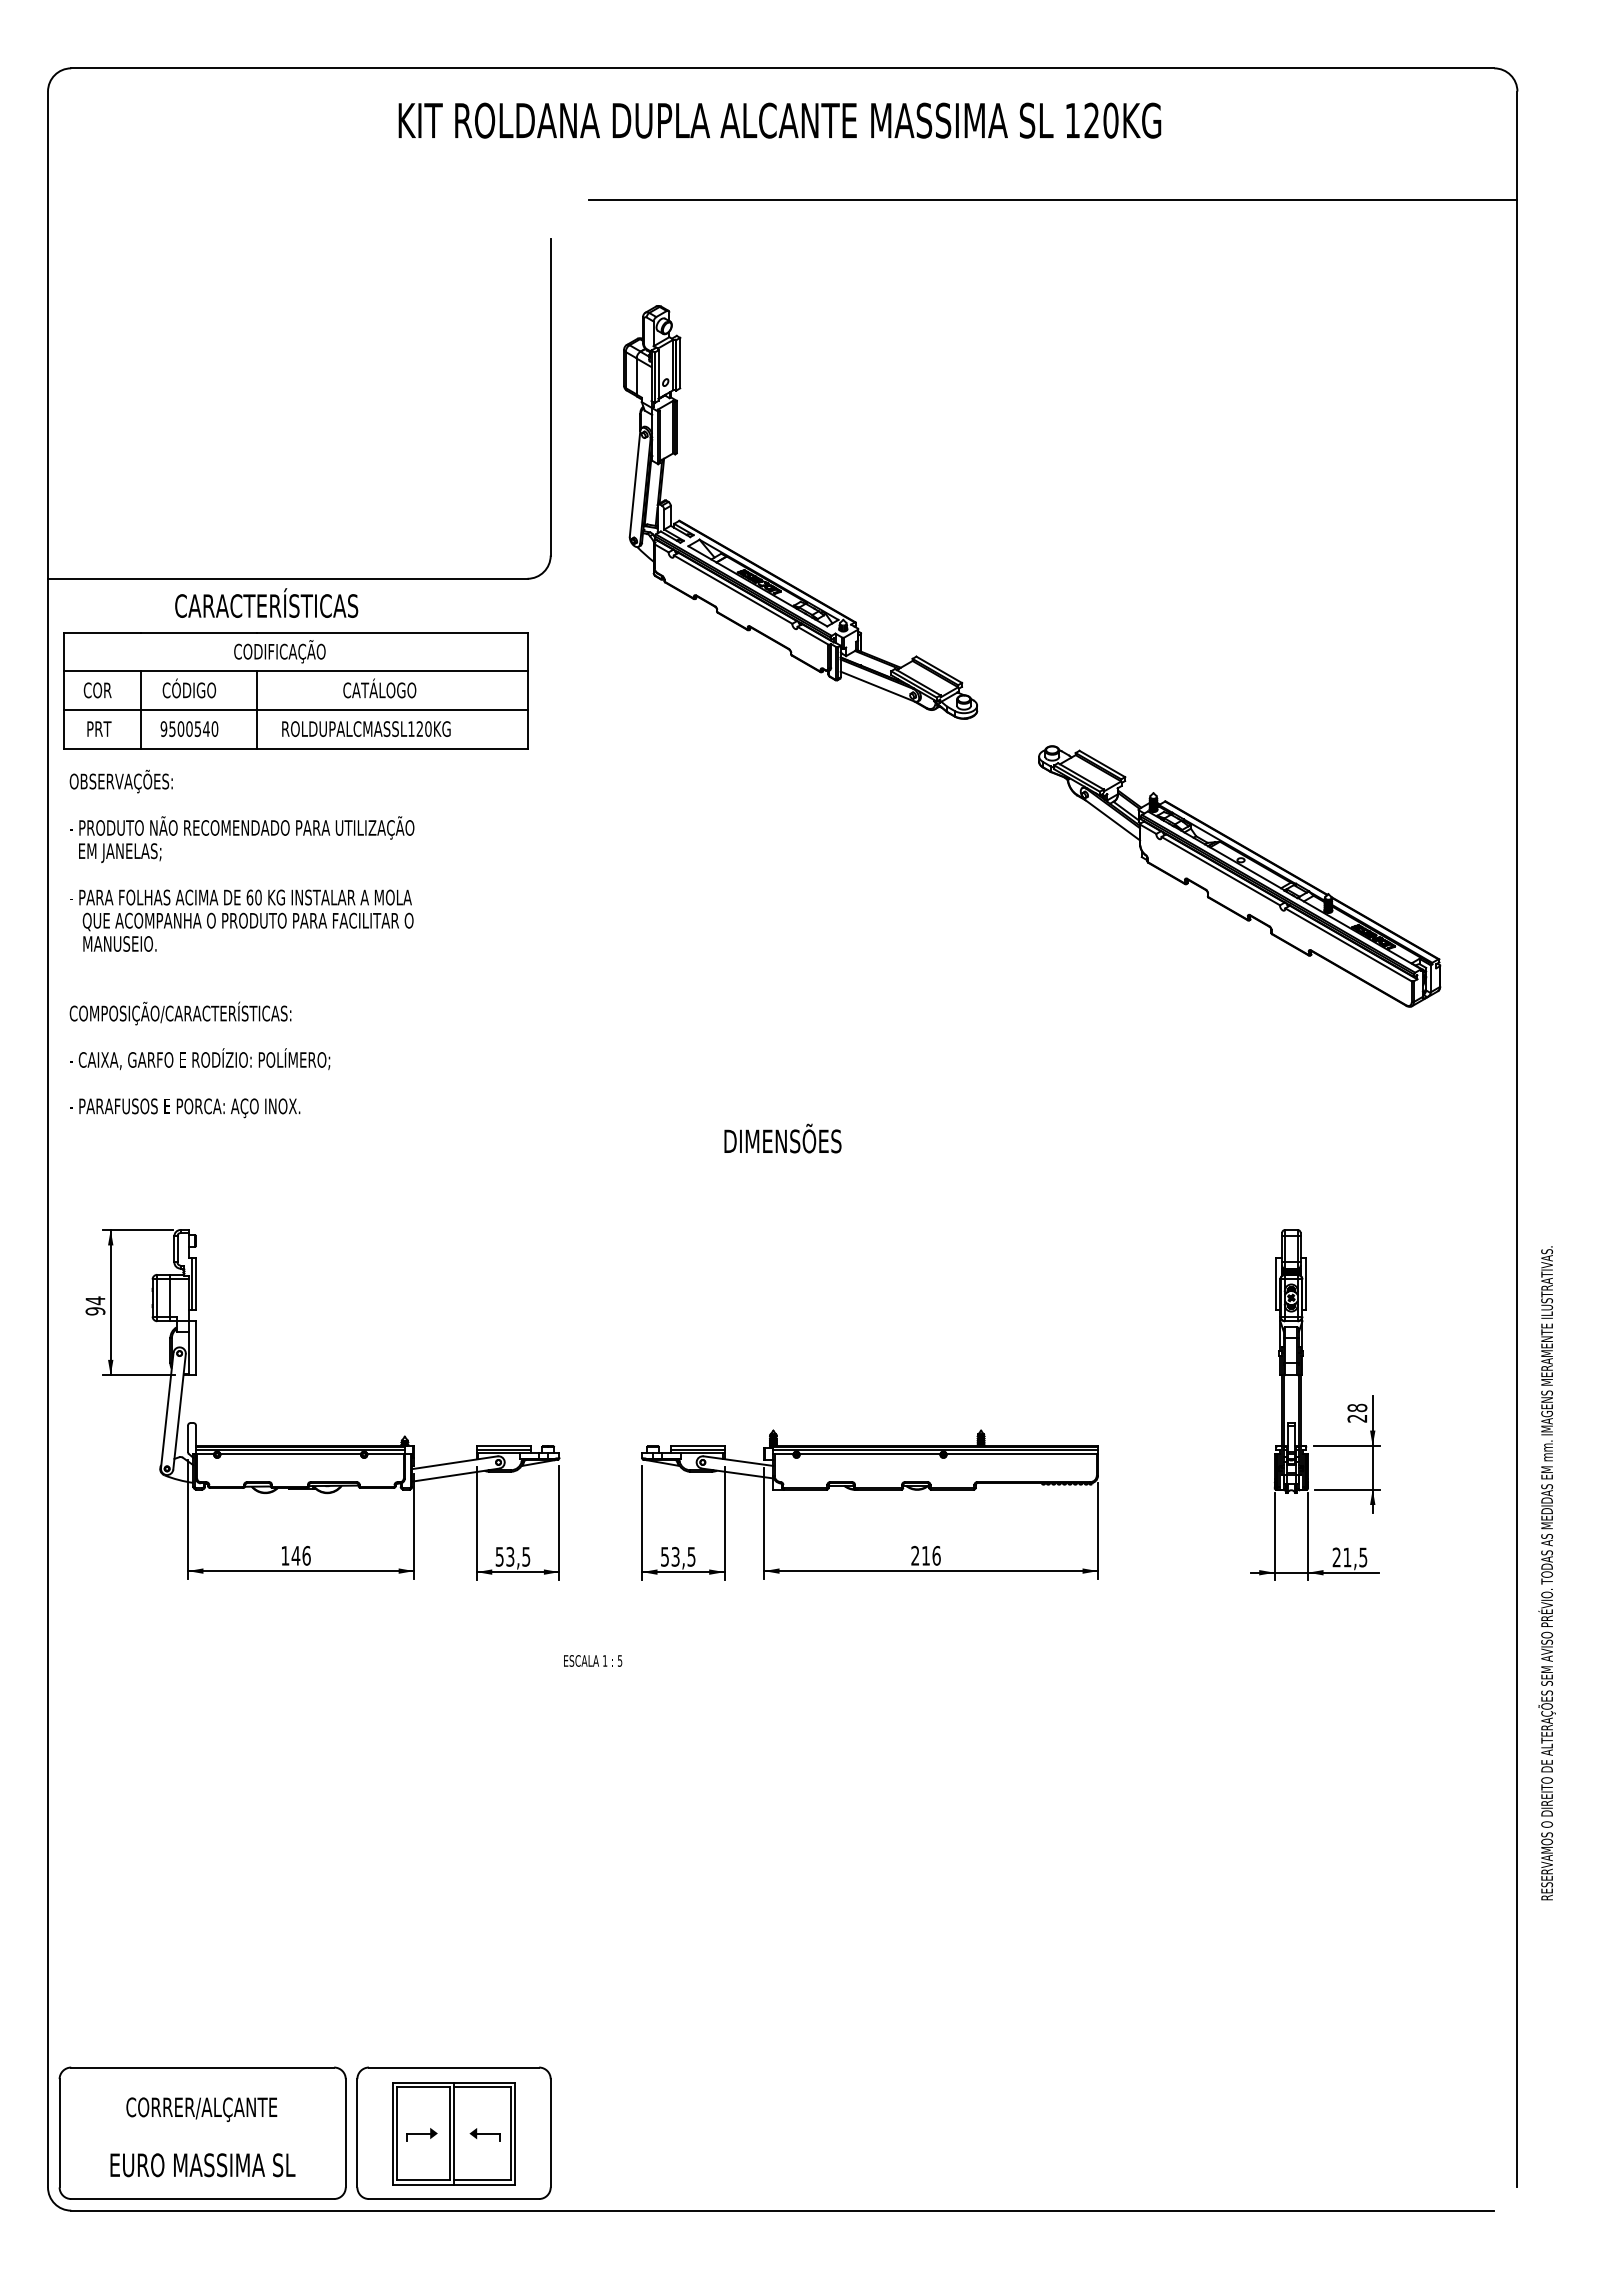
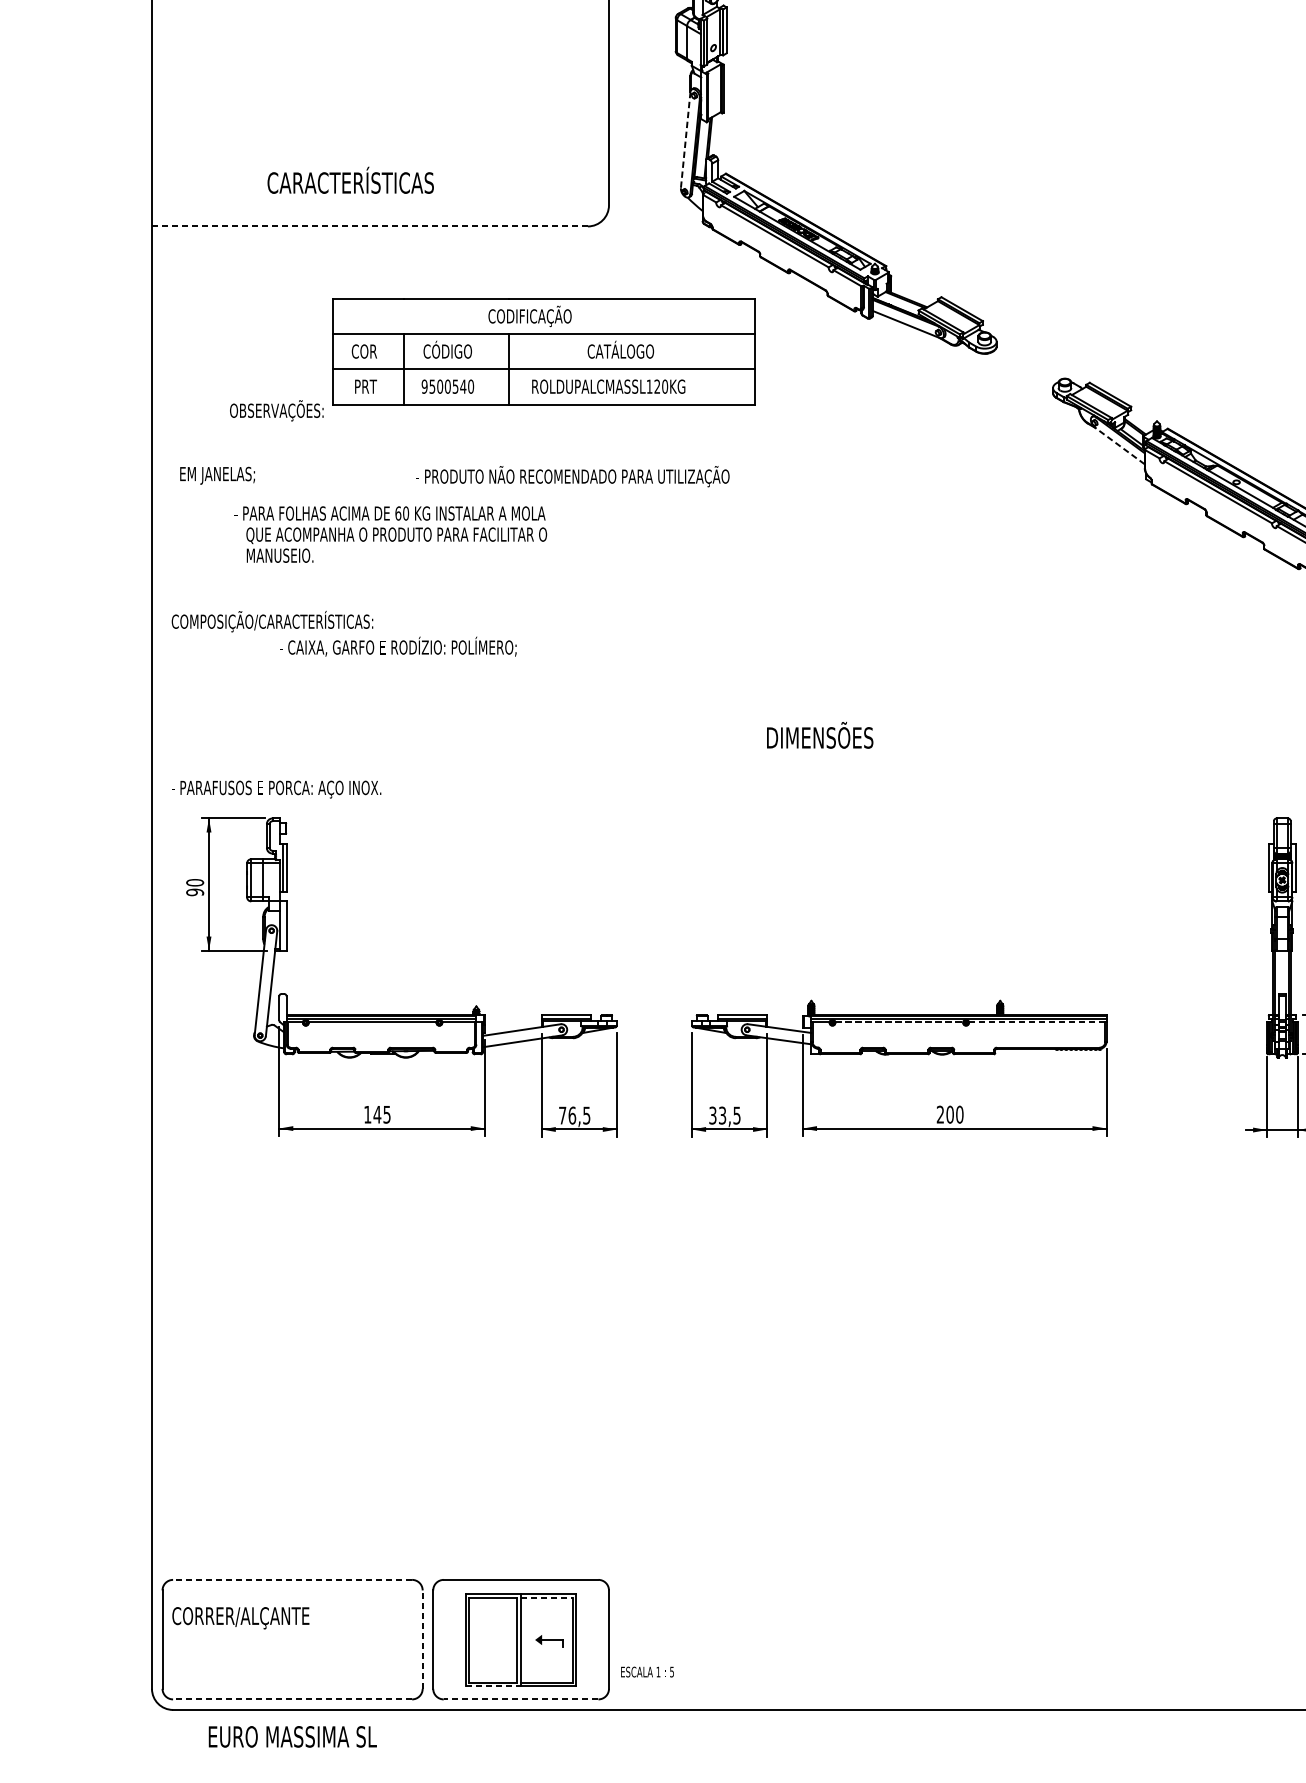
line: (635, 484) -> (686, 140), solid -> dashed
line: (287, 578) -> (369, 226), solid -> dashed
text: (266, 602) -> (350, 179), moved
part: (295, 690) -> (544, 351), moved
text: (120, 781) -> (276, 410), moved
line: (1112, 819) -> (1119, 445), solid -> dashed
text: (242, 827) -> (573, 476), moved
text: (241, 920) -> (390, 534), moved
text: (200, 1059) -> (398, 647), moved
text: (185, 1108) -> (276, 789), moved
text: (95, 1300) -> (195, 882), 94 -> 90
line: (870, 1454) -> (899, 1022), solid -> dashed
line: (1022, 1454) -> (1037, 1022), solid -> dashed
text: (306, 1555) -> (386, 1114), 146 -> 145
text: (930, 1555) -> (954, 1114), 216 -> 200
text: (504, 1556) -> (566, 1115), 53,5 -> 76,5
text: (664, 1556) -> (712, 1115), 53,5 -> 33,5
text: (593, 1660) -> (647, 1671), moved
line: (202, 2067) -> (292, 1579), solid -> dashed
line: (482, 2087) -> (546, 1598), solid -> dashed
text: (201, 2109) -> (240, 1618), moved
line: (345, 2132) -> (422, 1638), solid -> dashed
part: (421, 2134) -> (491, 1640), removed
text: (202, 2165) -> (292, 1737), moved
line: (423, 2184) -> (493, 1686), solid -> dashed
line: (202, 2199) -> (292, 1699), solid -> dashed
line: (453, 2199) -> (520, 1699), solid -> dashed

